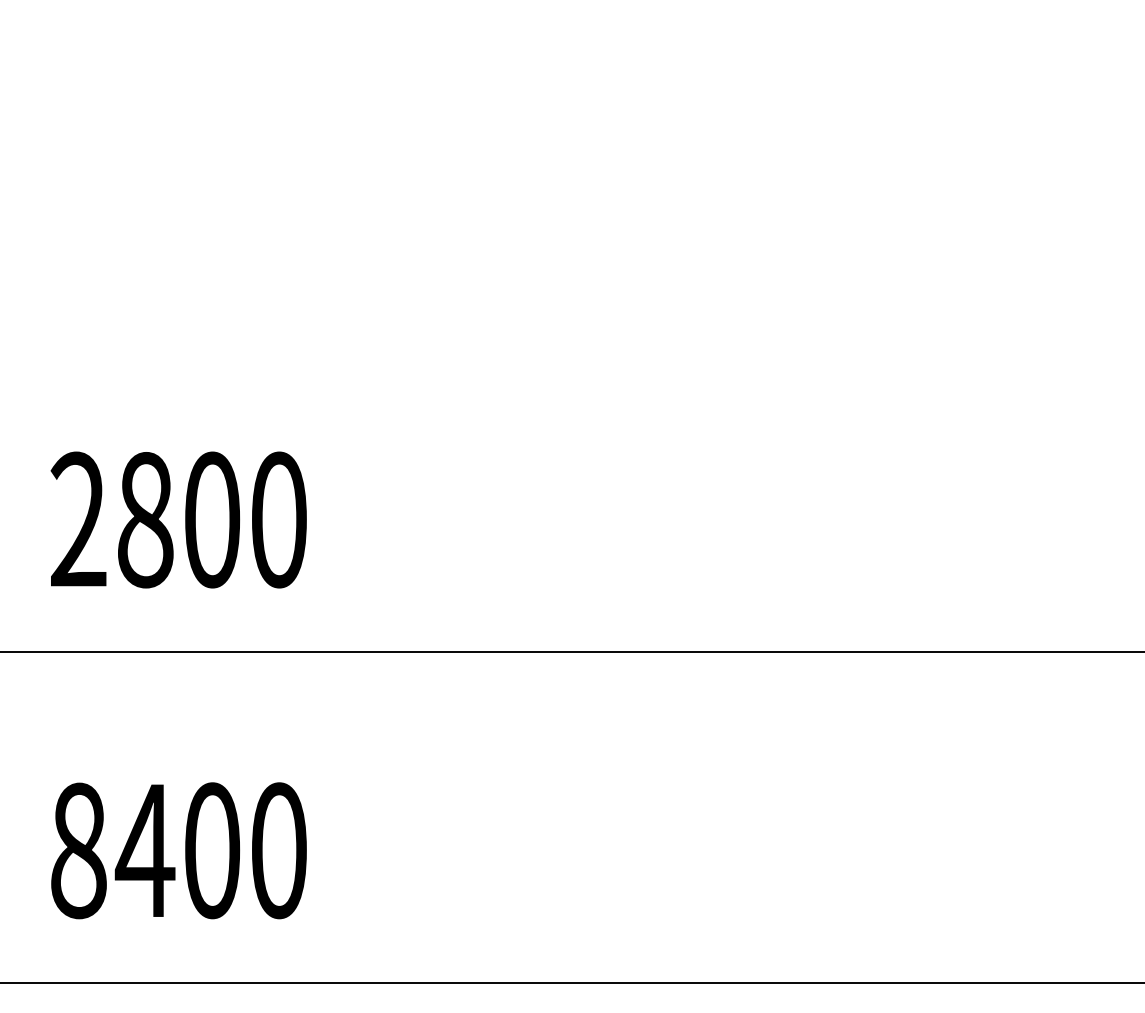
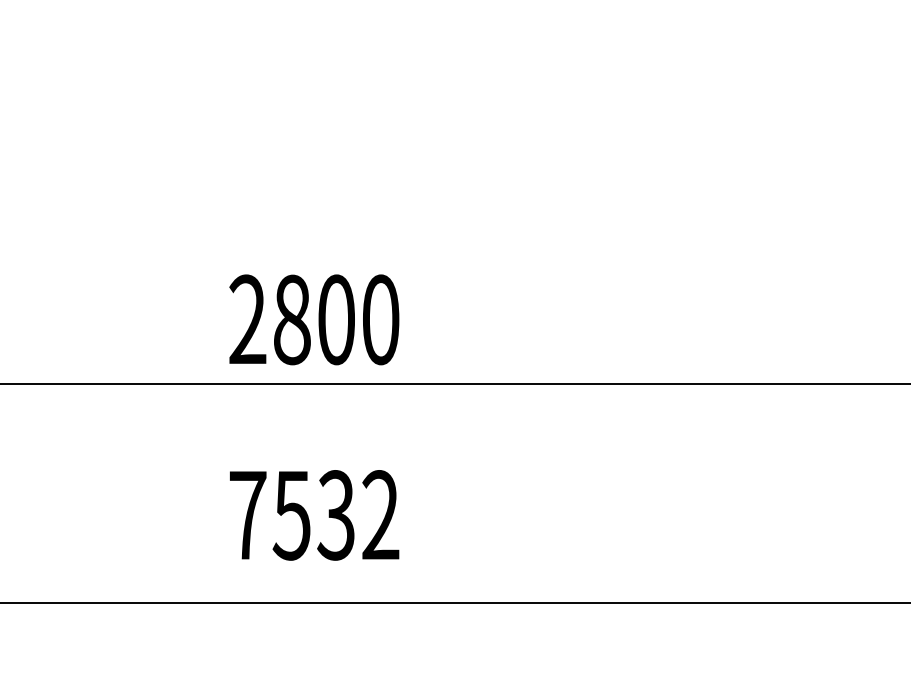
text: (179, 519) -> (314, 319), moved
text: (179, 850) -> (314, 515), 8400 -> 7532

